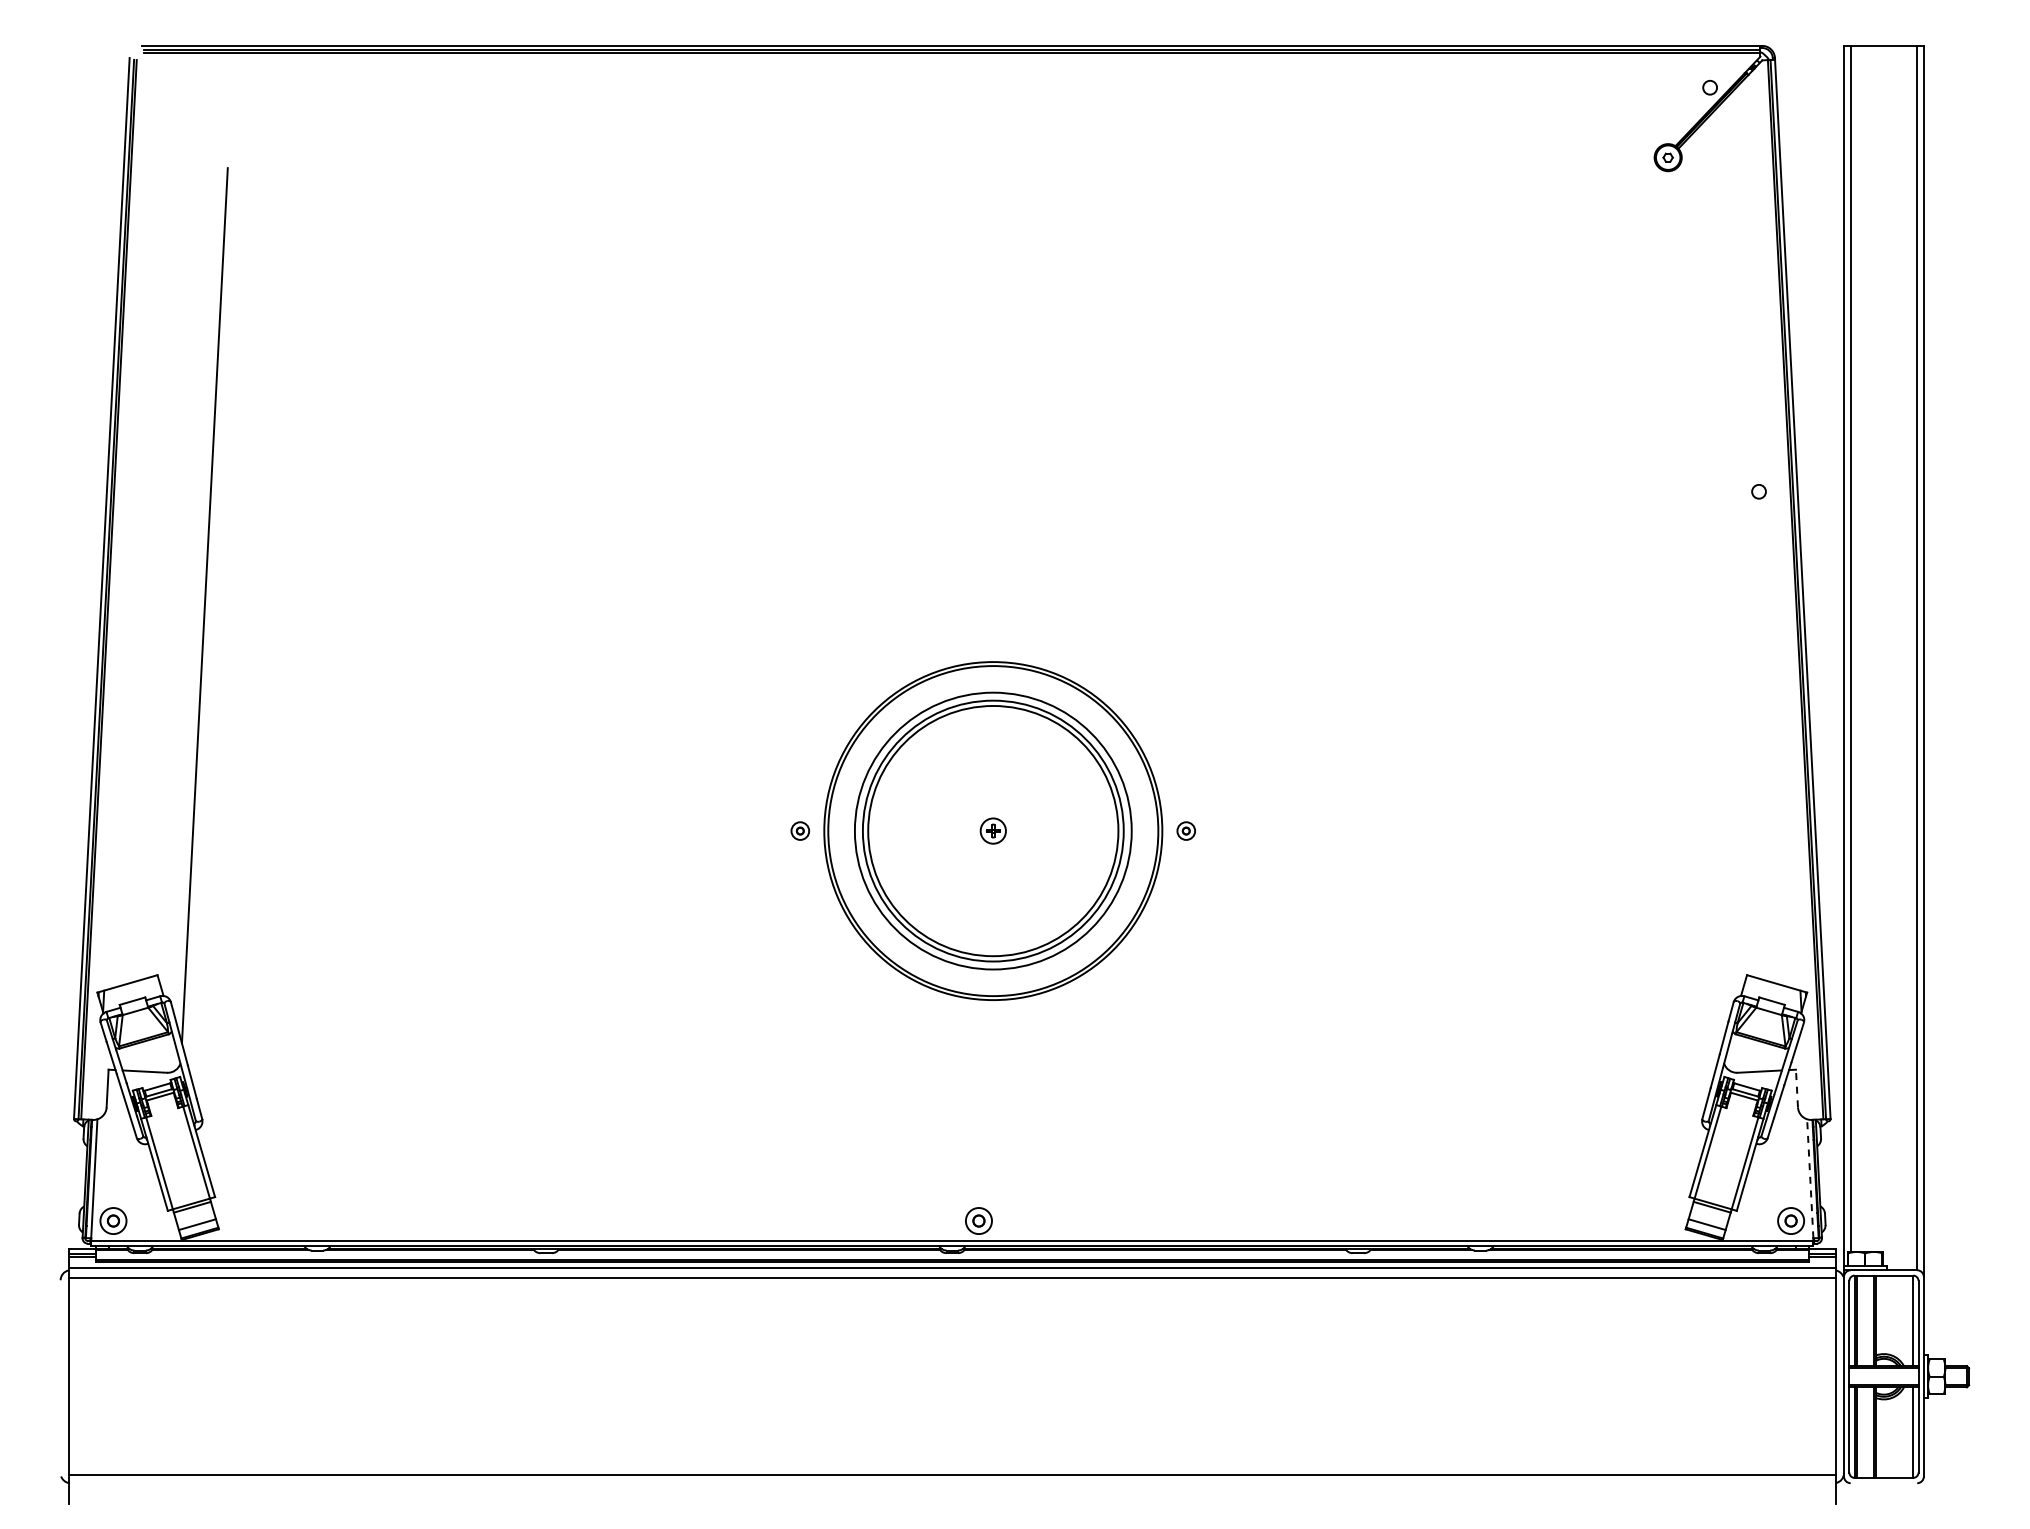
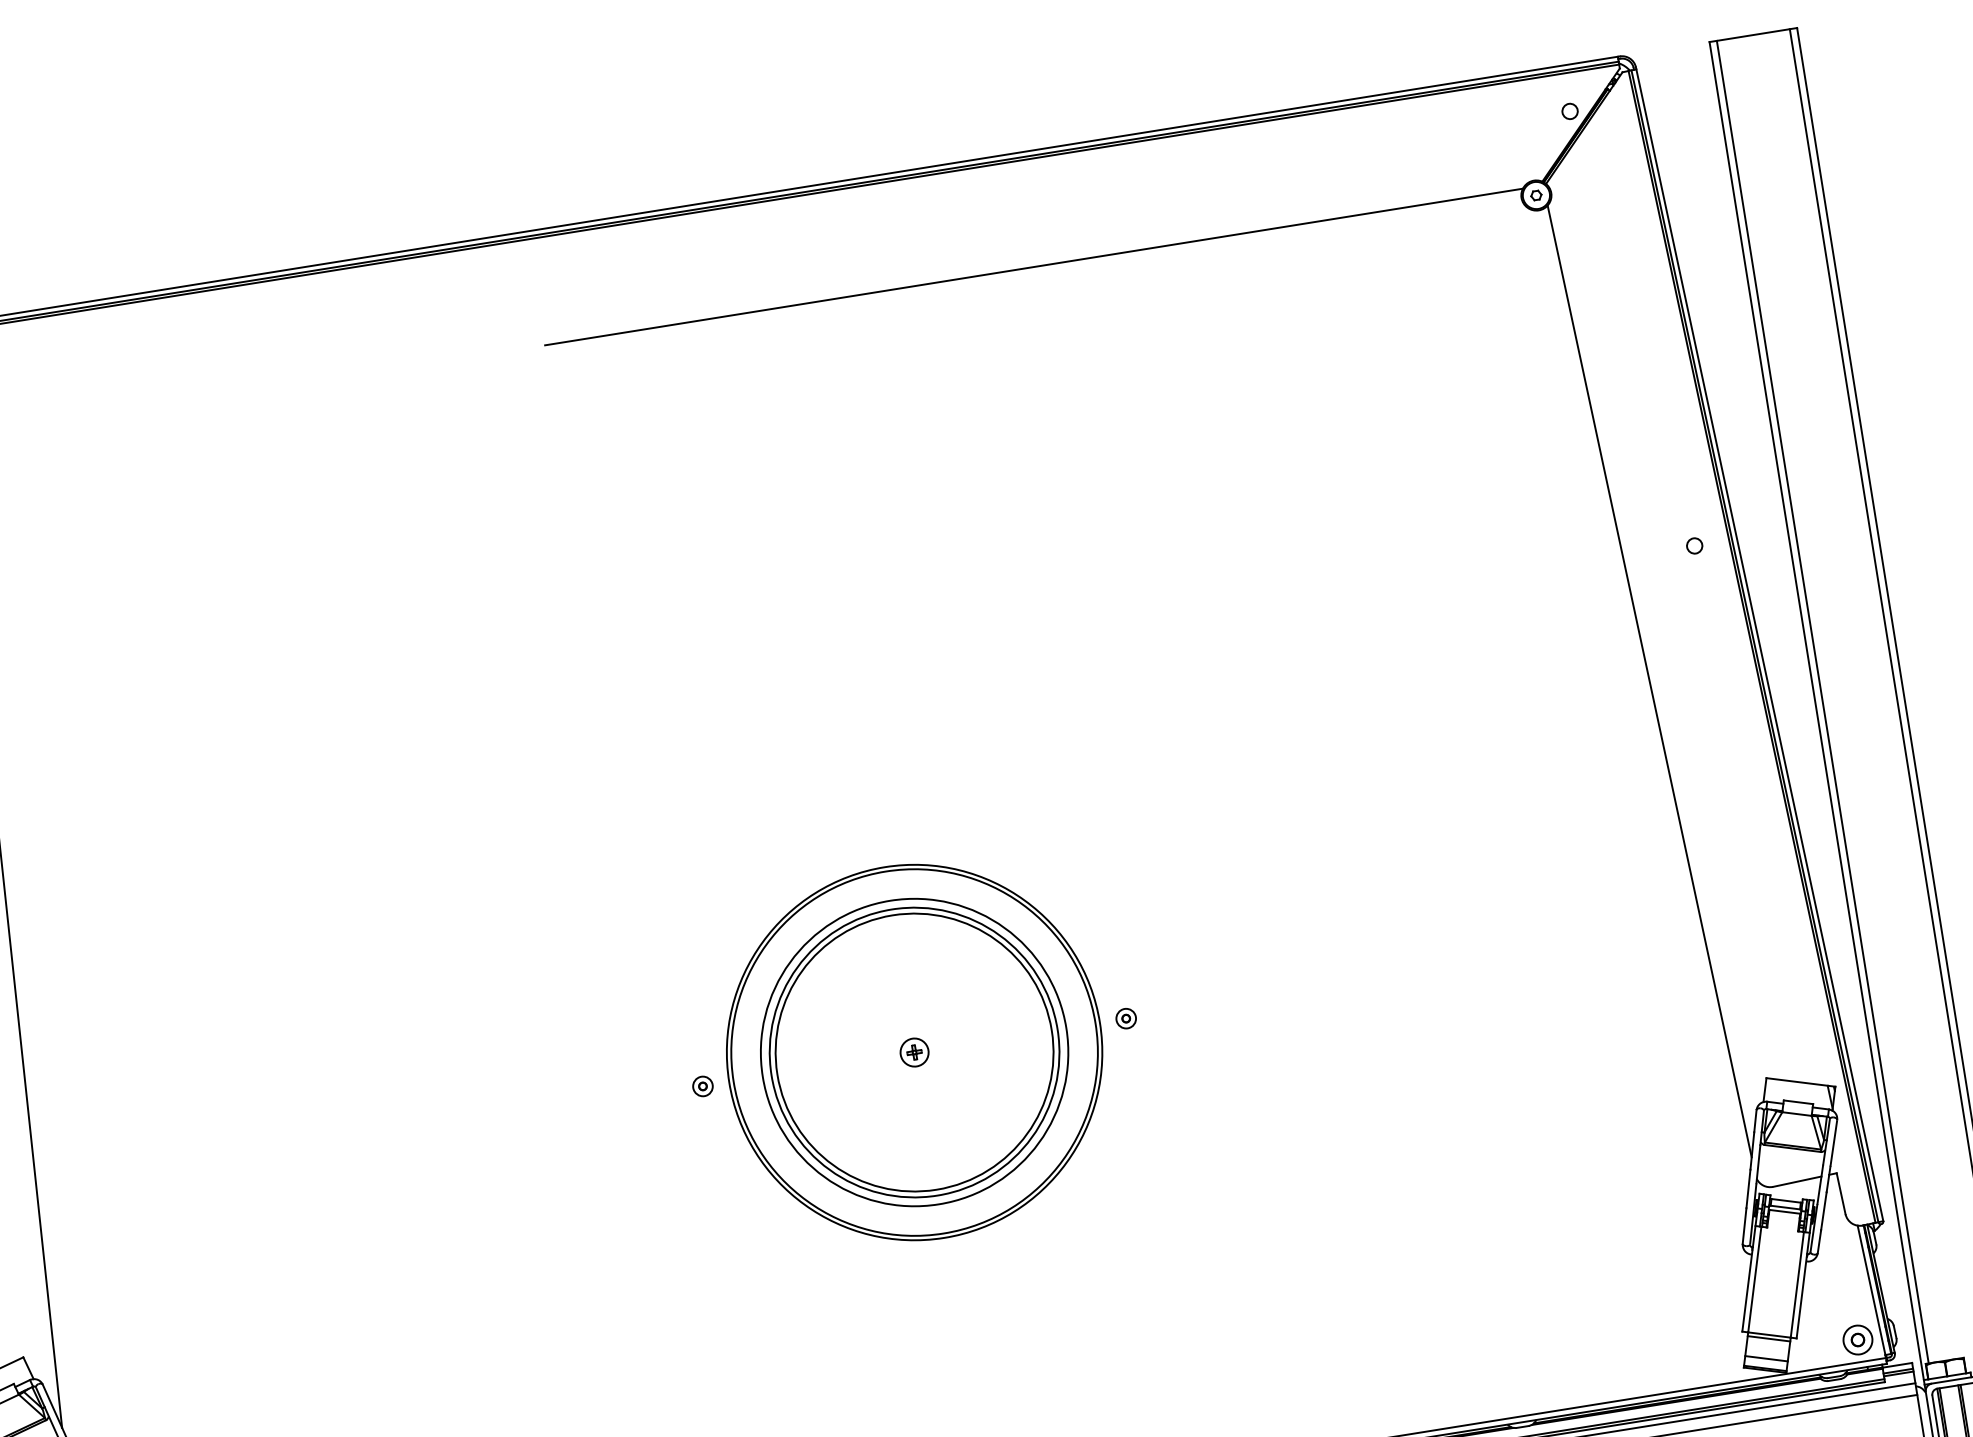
line: (1211, 149) -> (1034, 266), added
line: (1699, 605) -> (1649, 681), added
line: (1796, 1088) -> (1840, 1193), dashed -> solid
line: (1810, 1178) -> (1871, 1289), dashed -> solid

